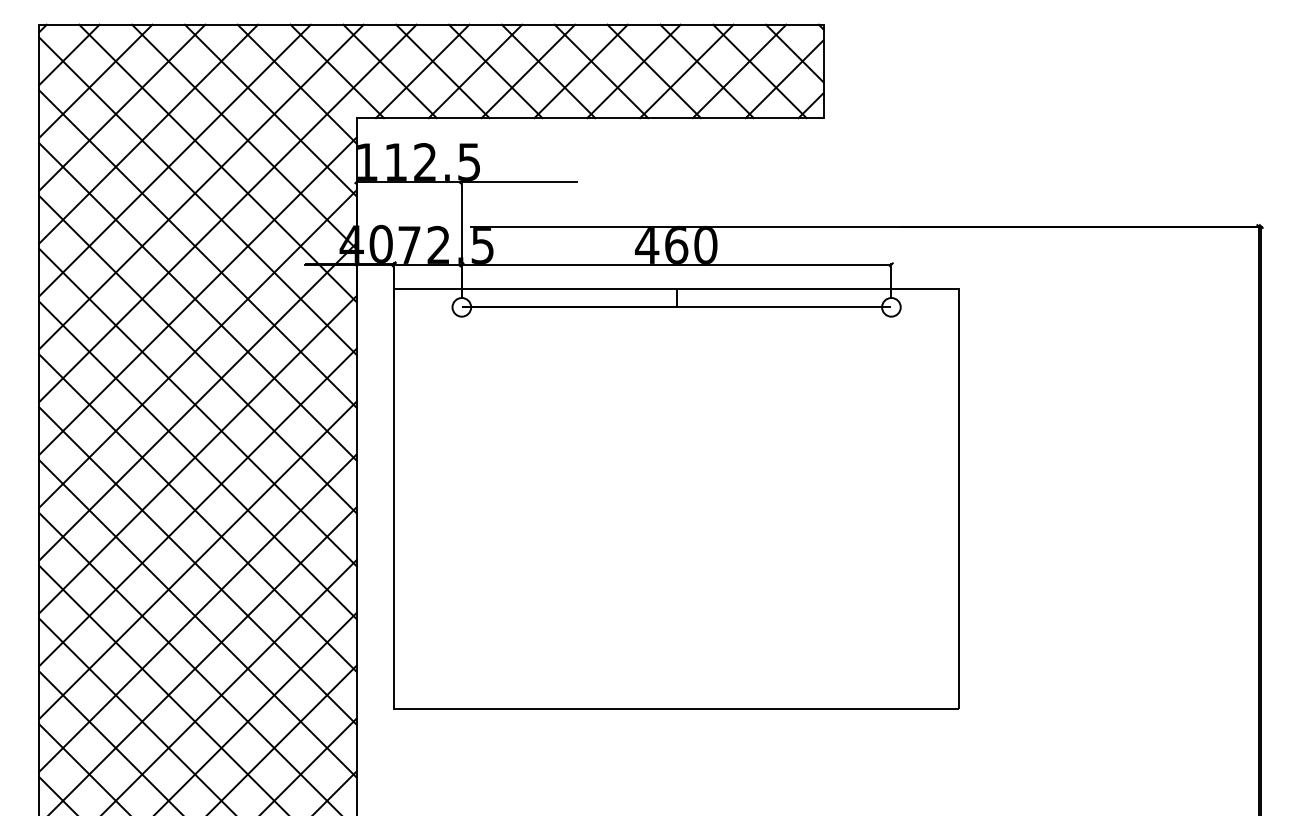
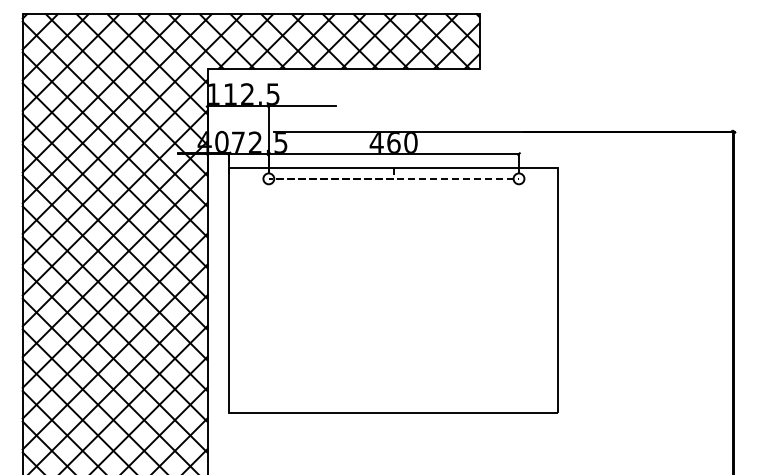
line: (557, 306) -> (324, 178), solid -> dashed

